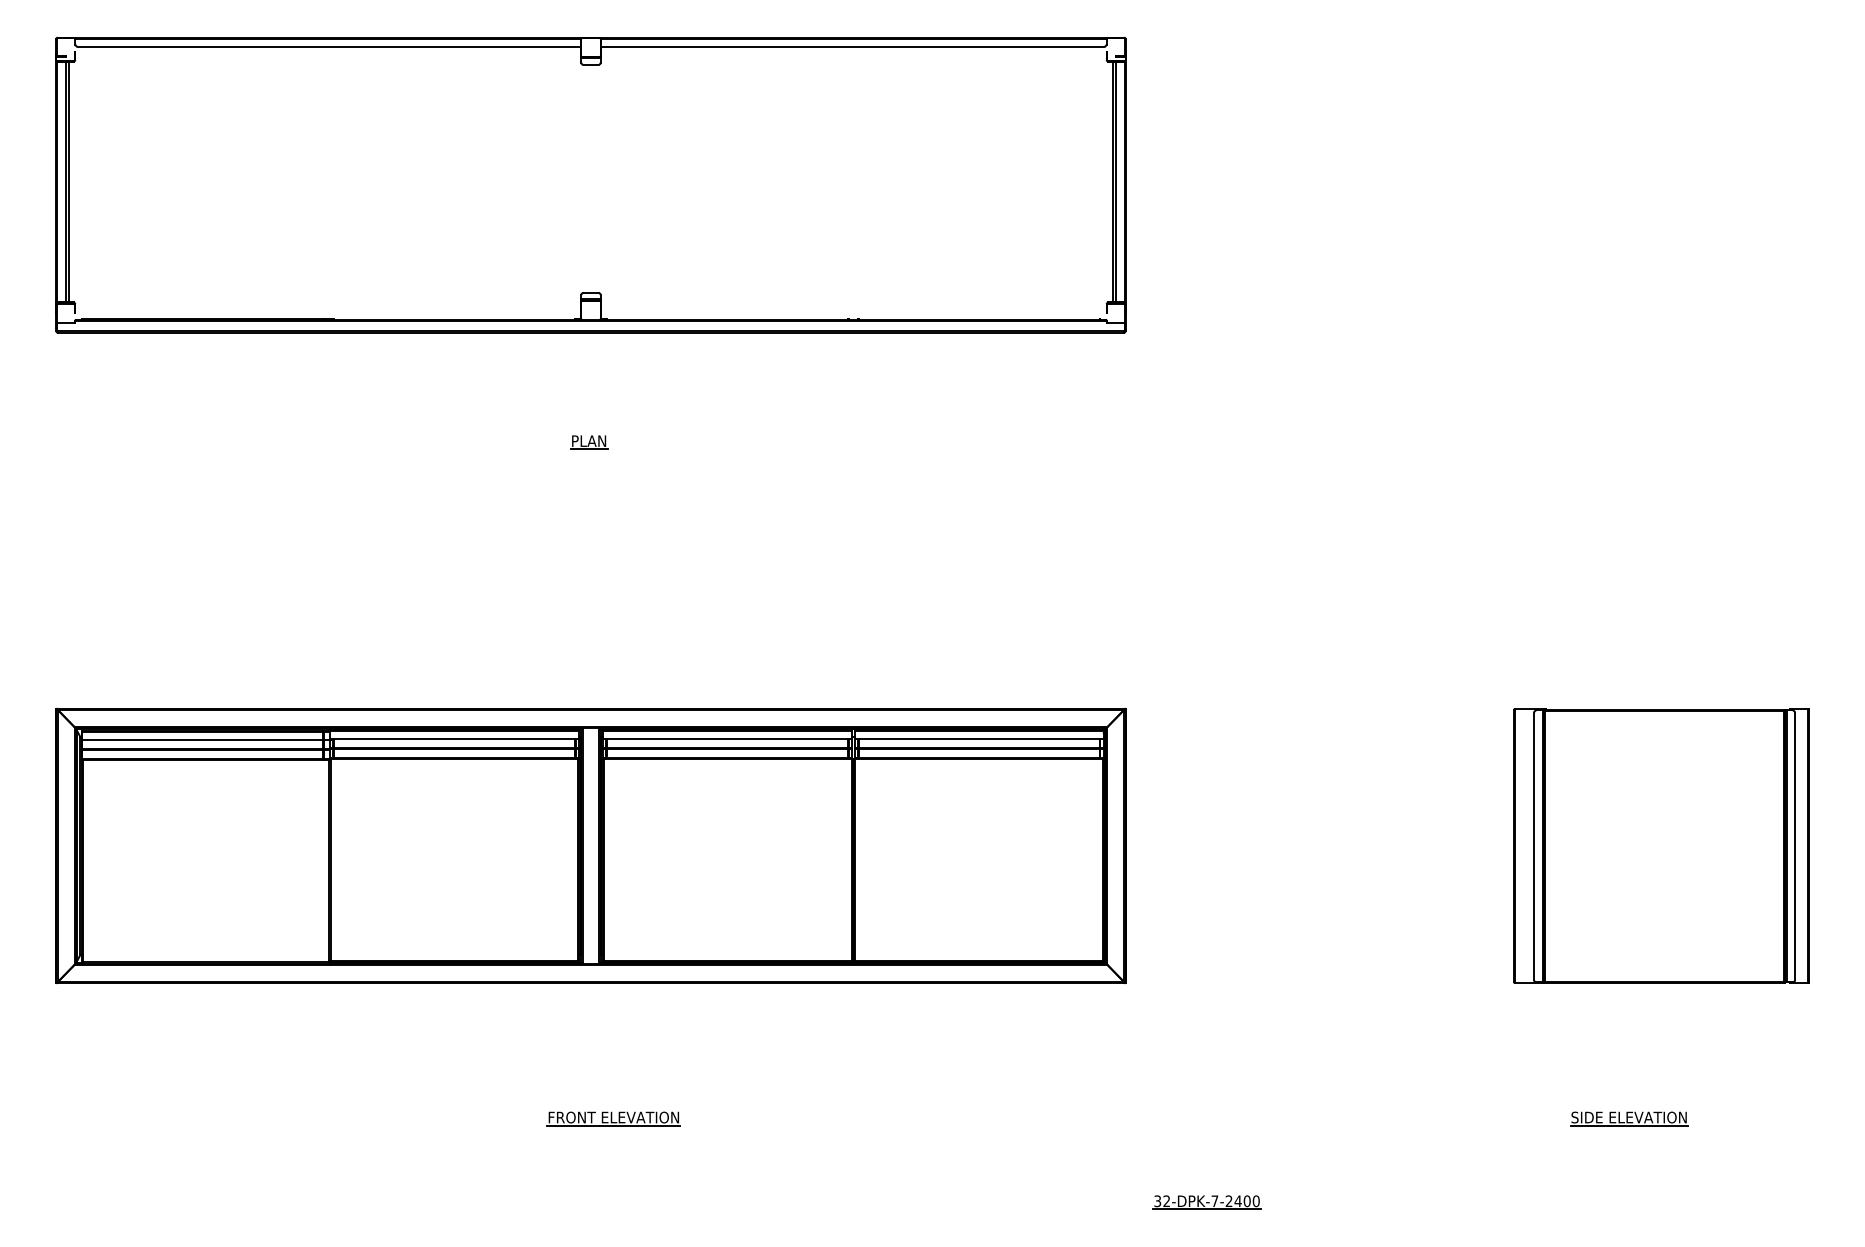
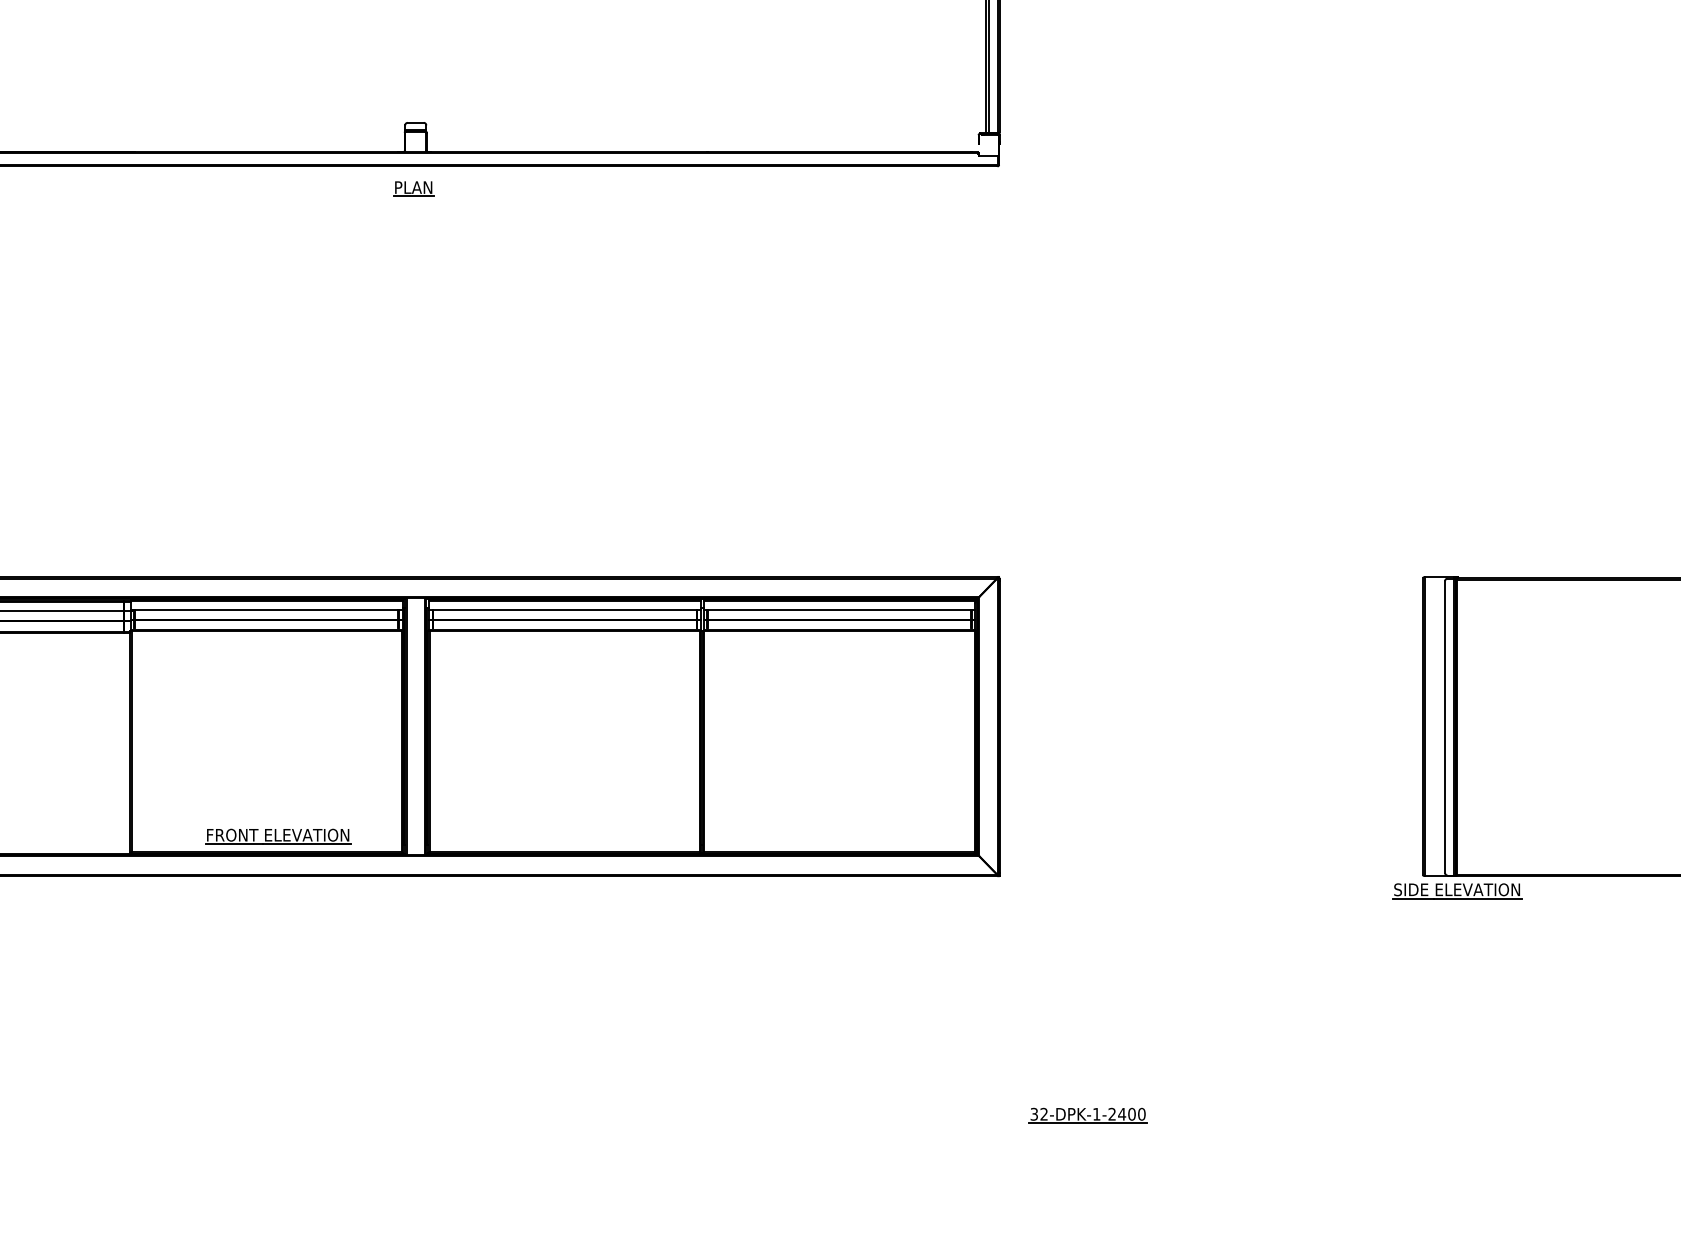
part: (589, 442) -> (414, 189), moved
part: (613, 1118) -> (277, 836), moved
part: (1629, 1118) -> (1457, 890), moved
text: (1214, 1200) -> (1096, 1113), 32-DPK-7-2400 -> 32-DPK-1-2400

